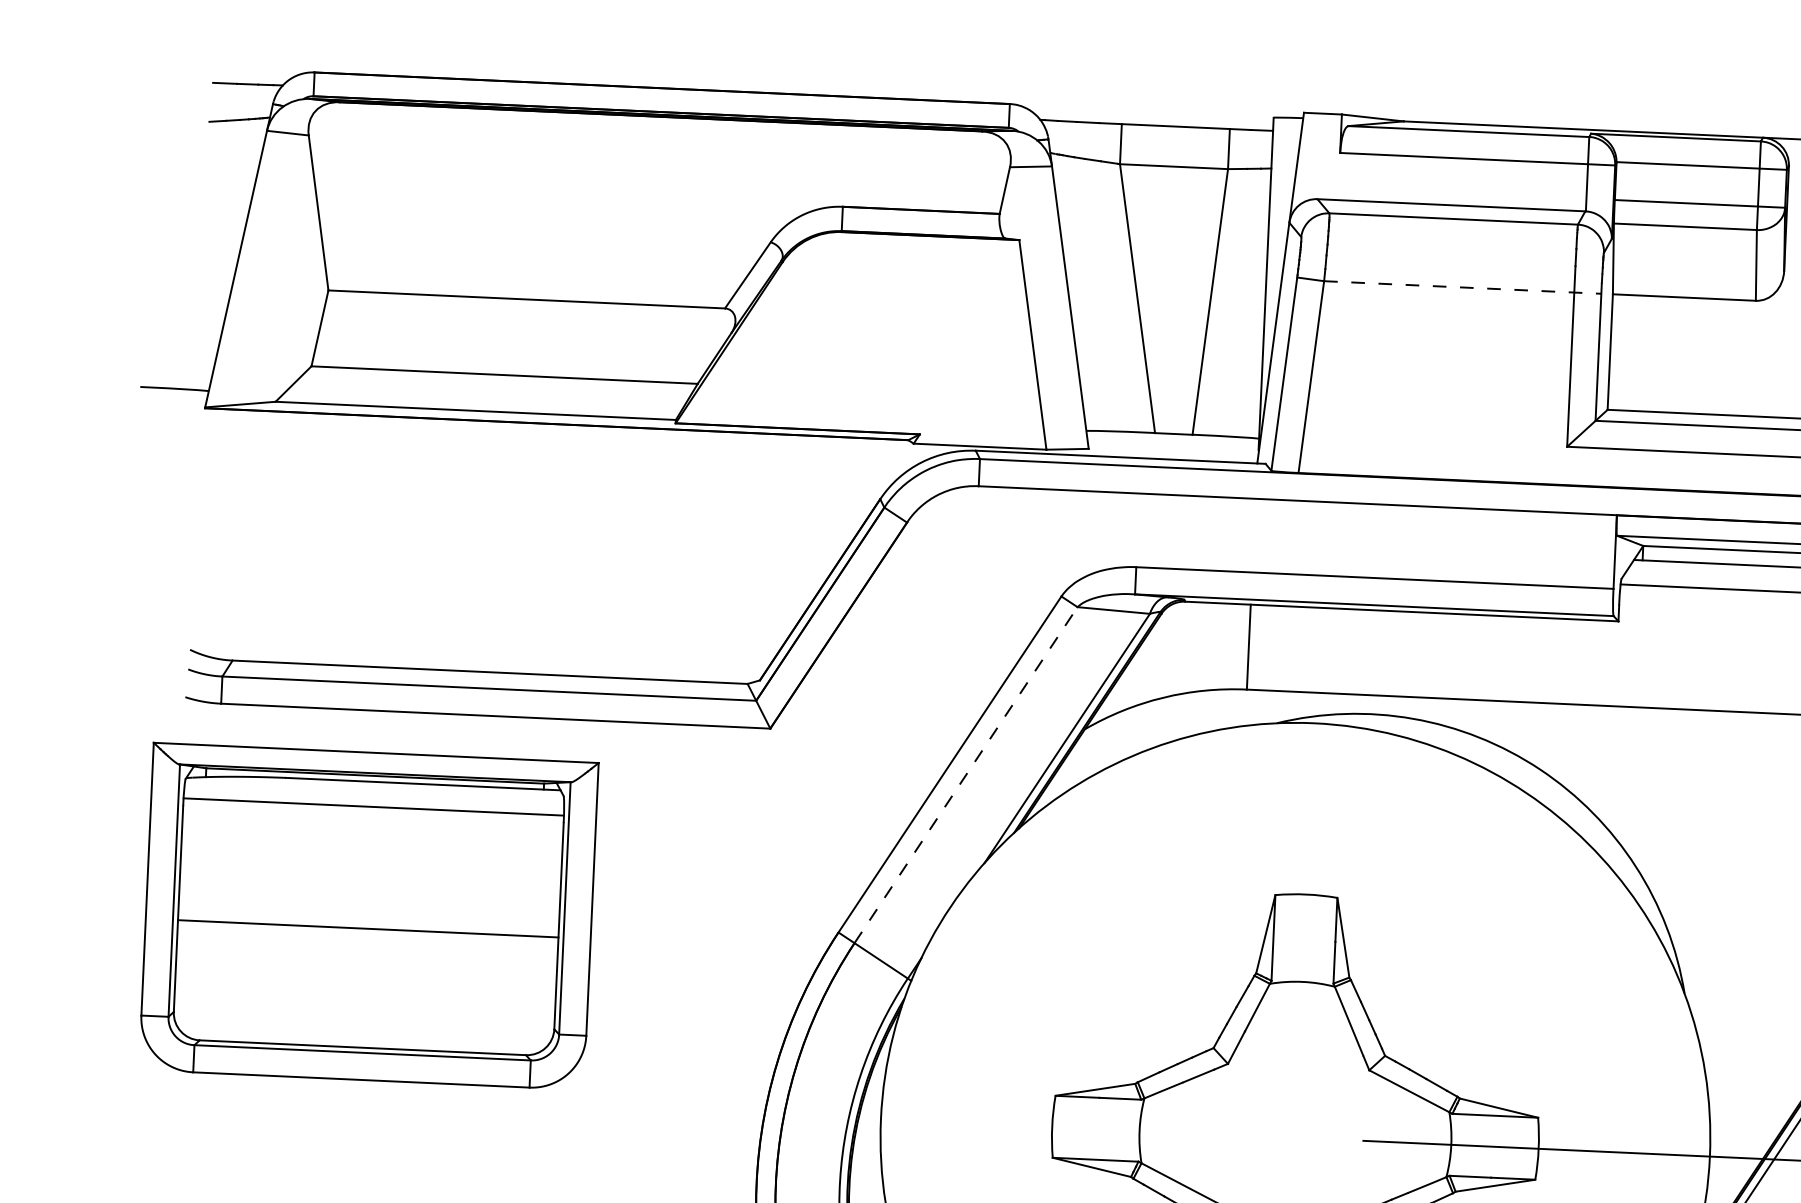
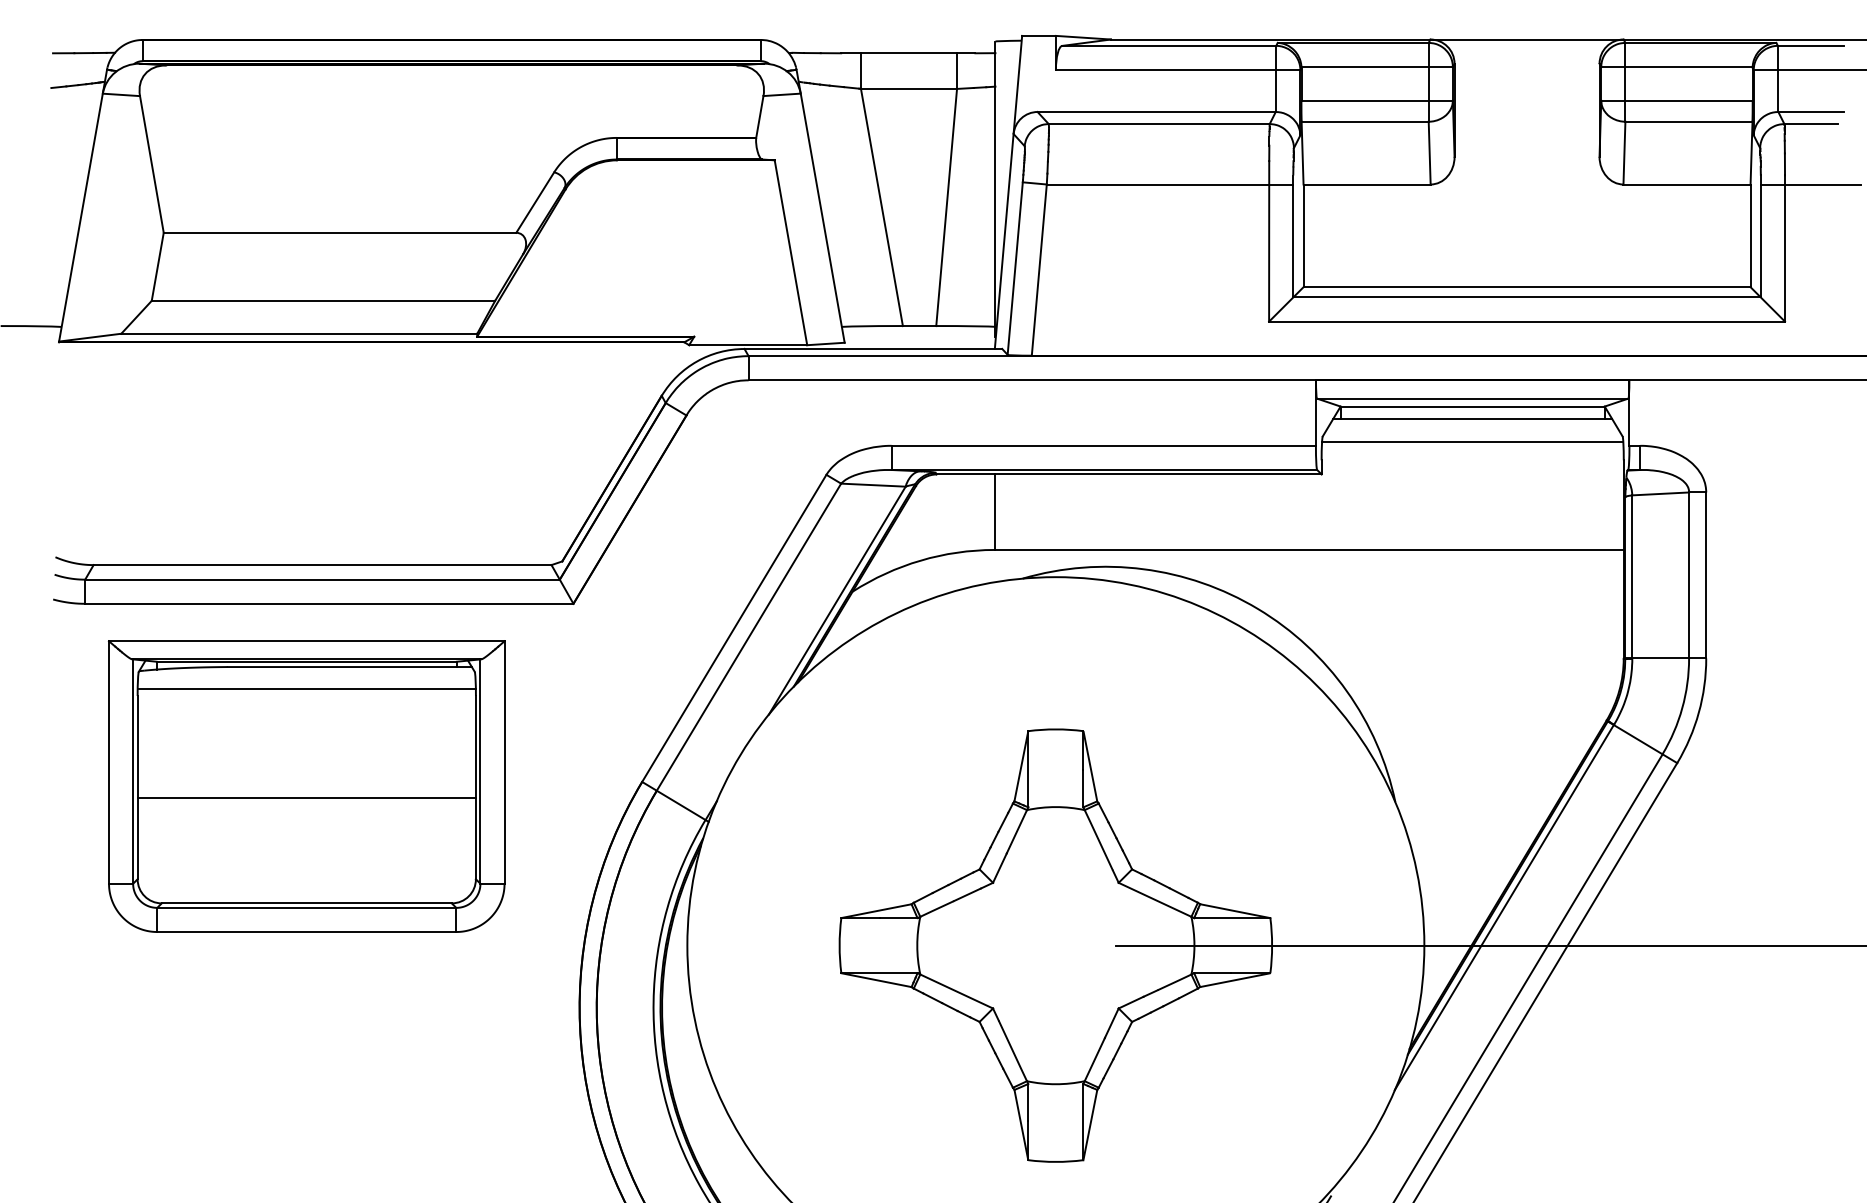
line: (1463, 287) -> (1170, 184), dashed -> solid
line: (966, 774) -> (749, 636), dashed -> solid
part: (368, 916) -> (306, 786), moved

